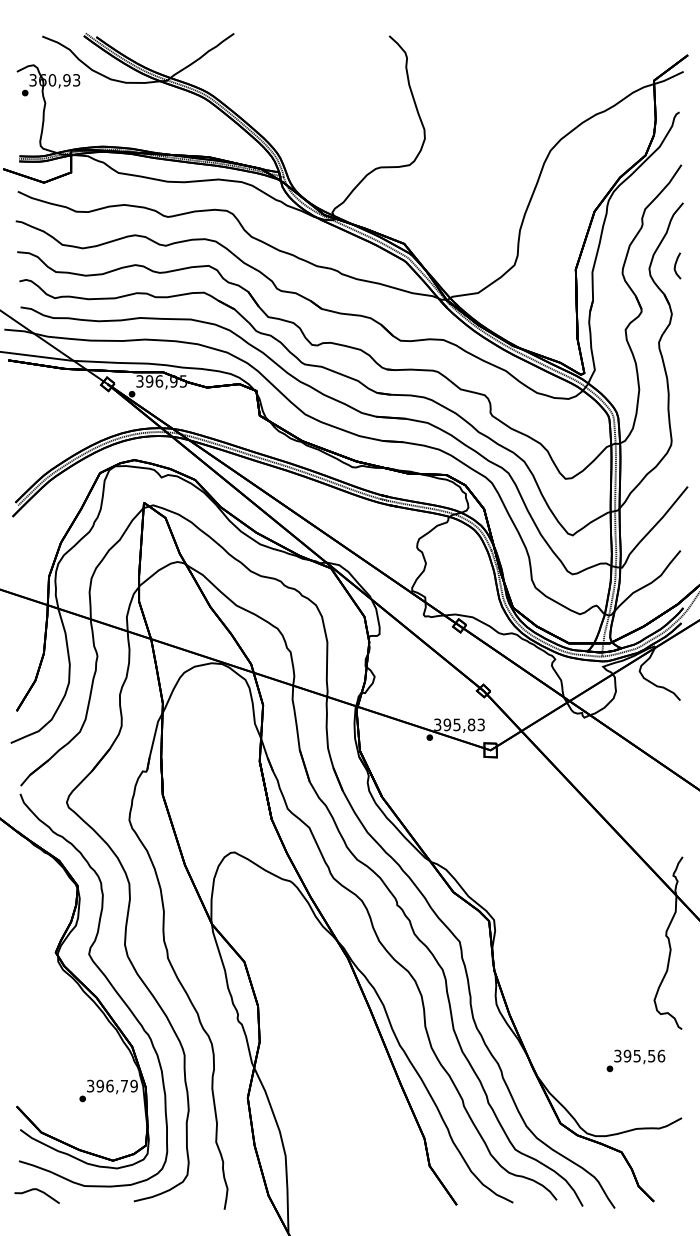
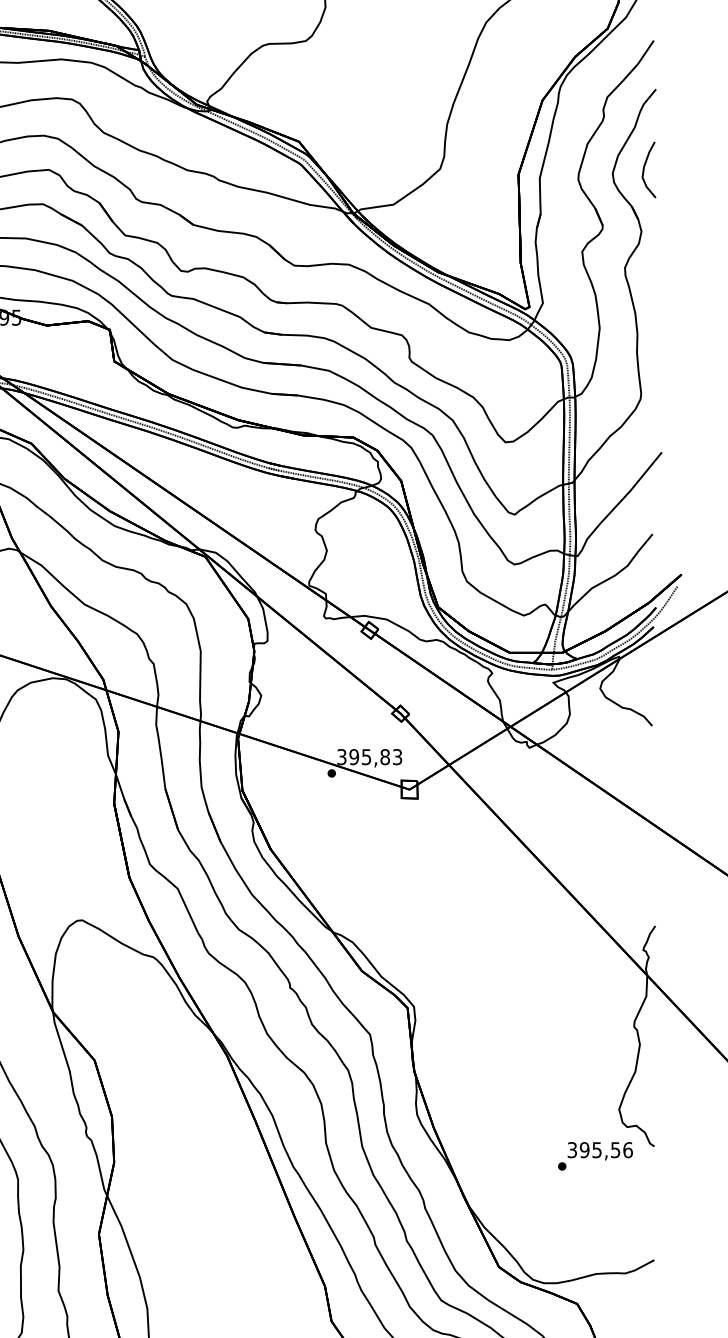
part: (677, 265) -> (648, 169), size x1.67
text: (635, 1060) -> (594, 1155), moved

